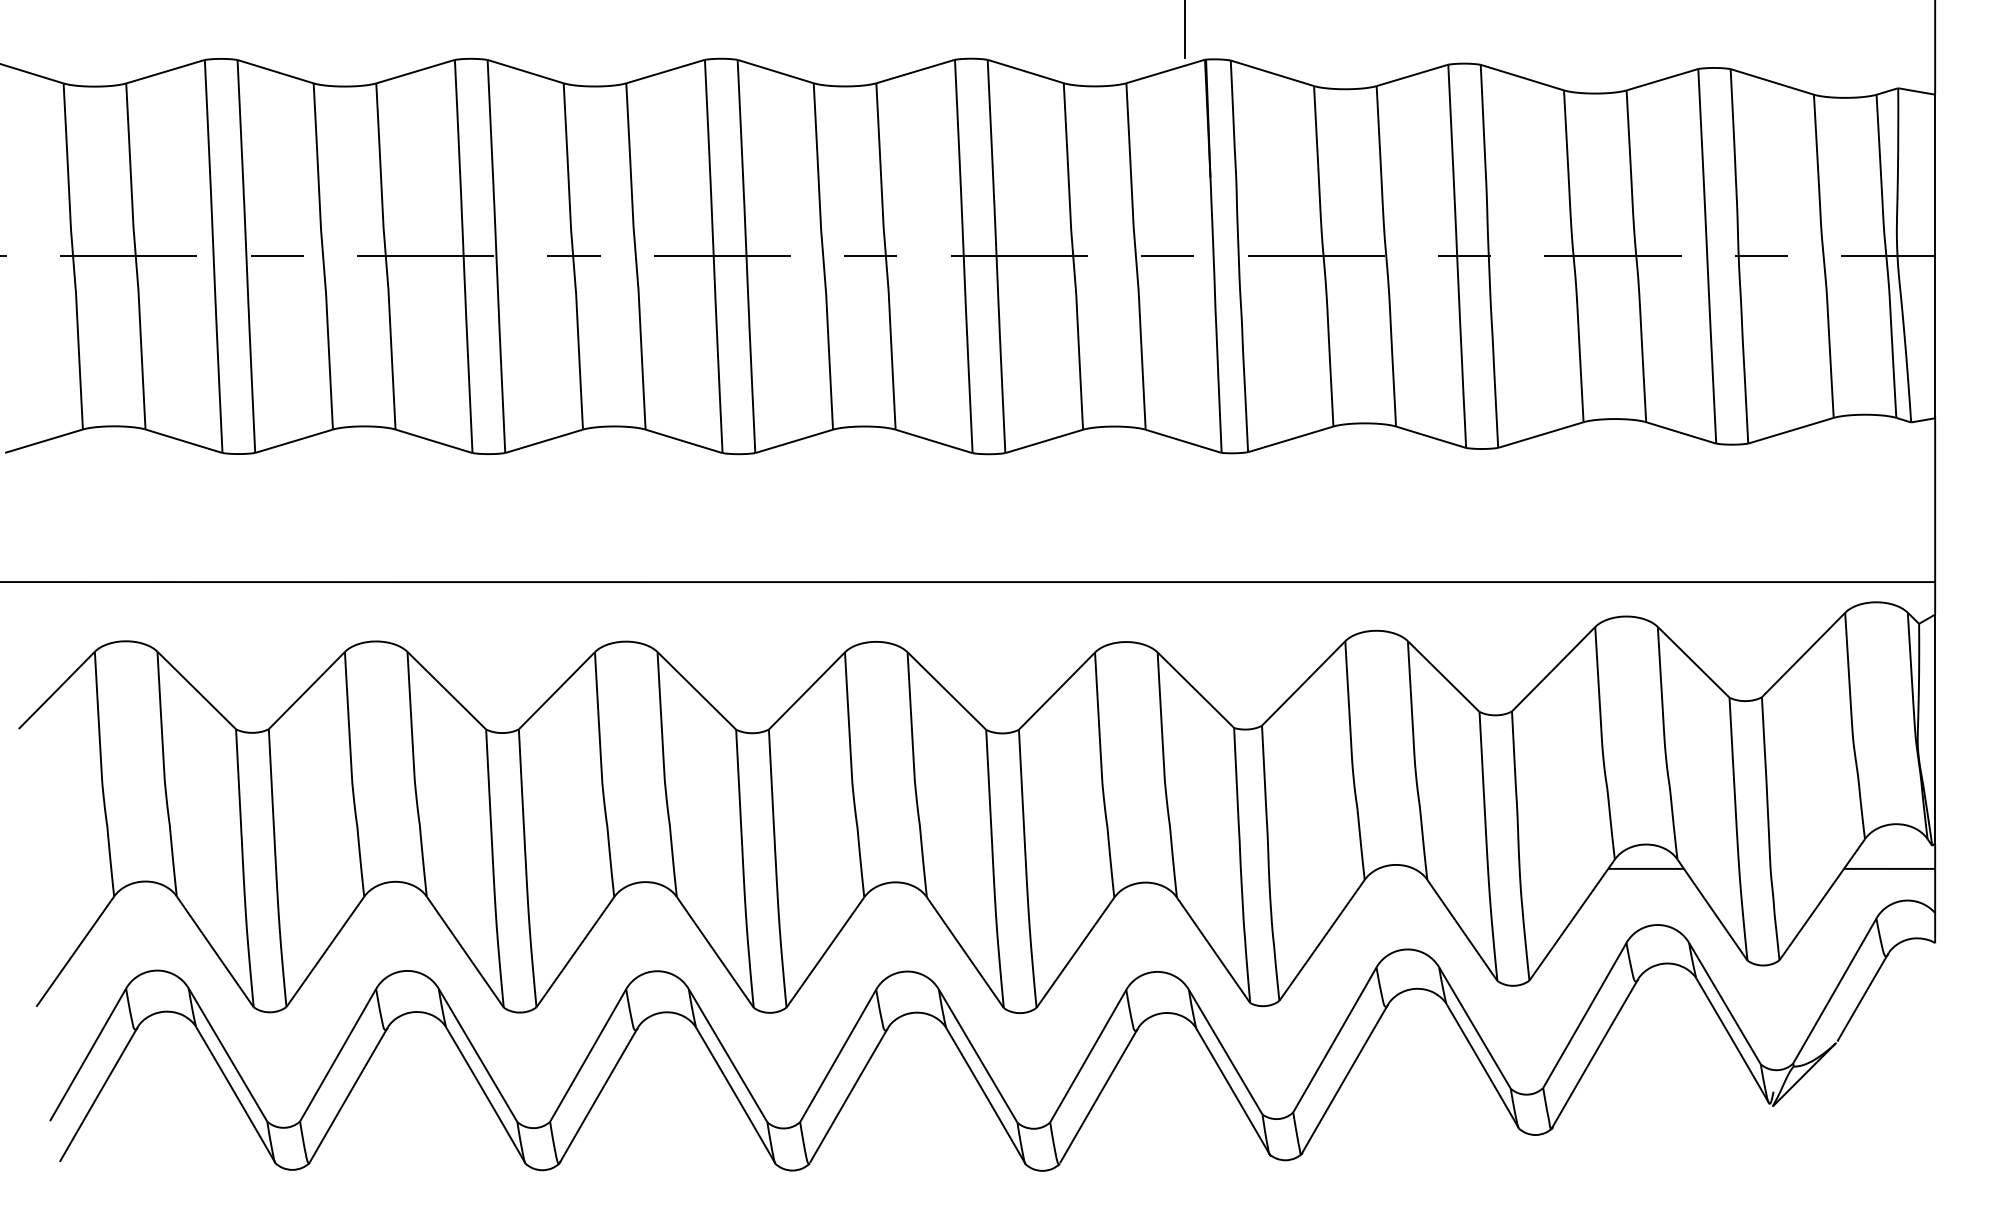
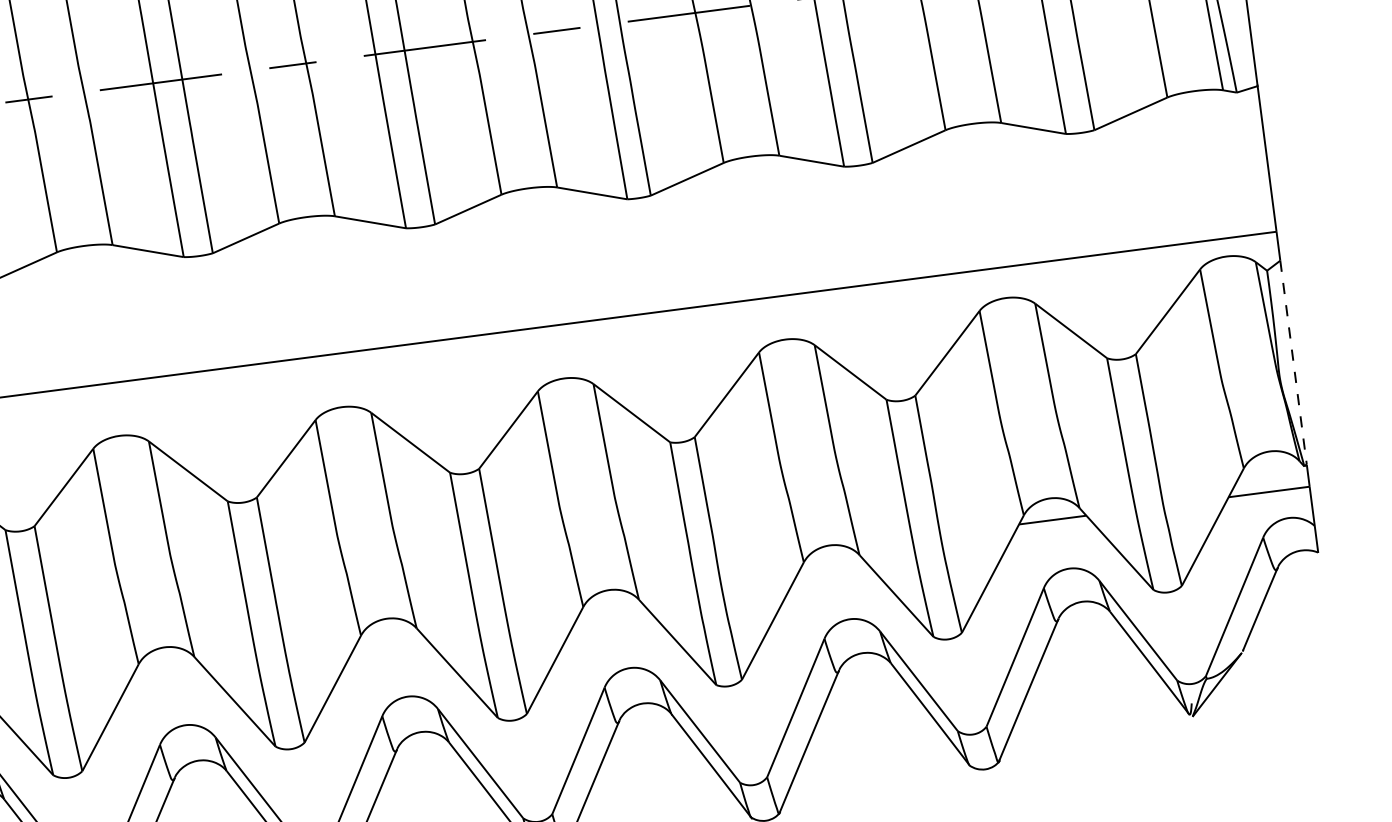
line: (1935, 729) -> (1293, 362), solid -> dashed

